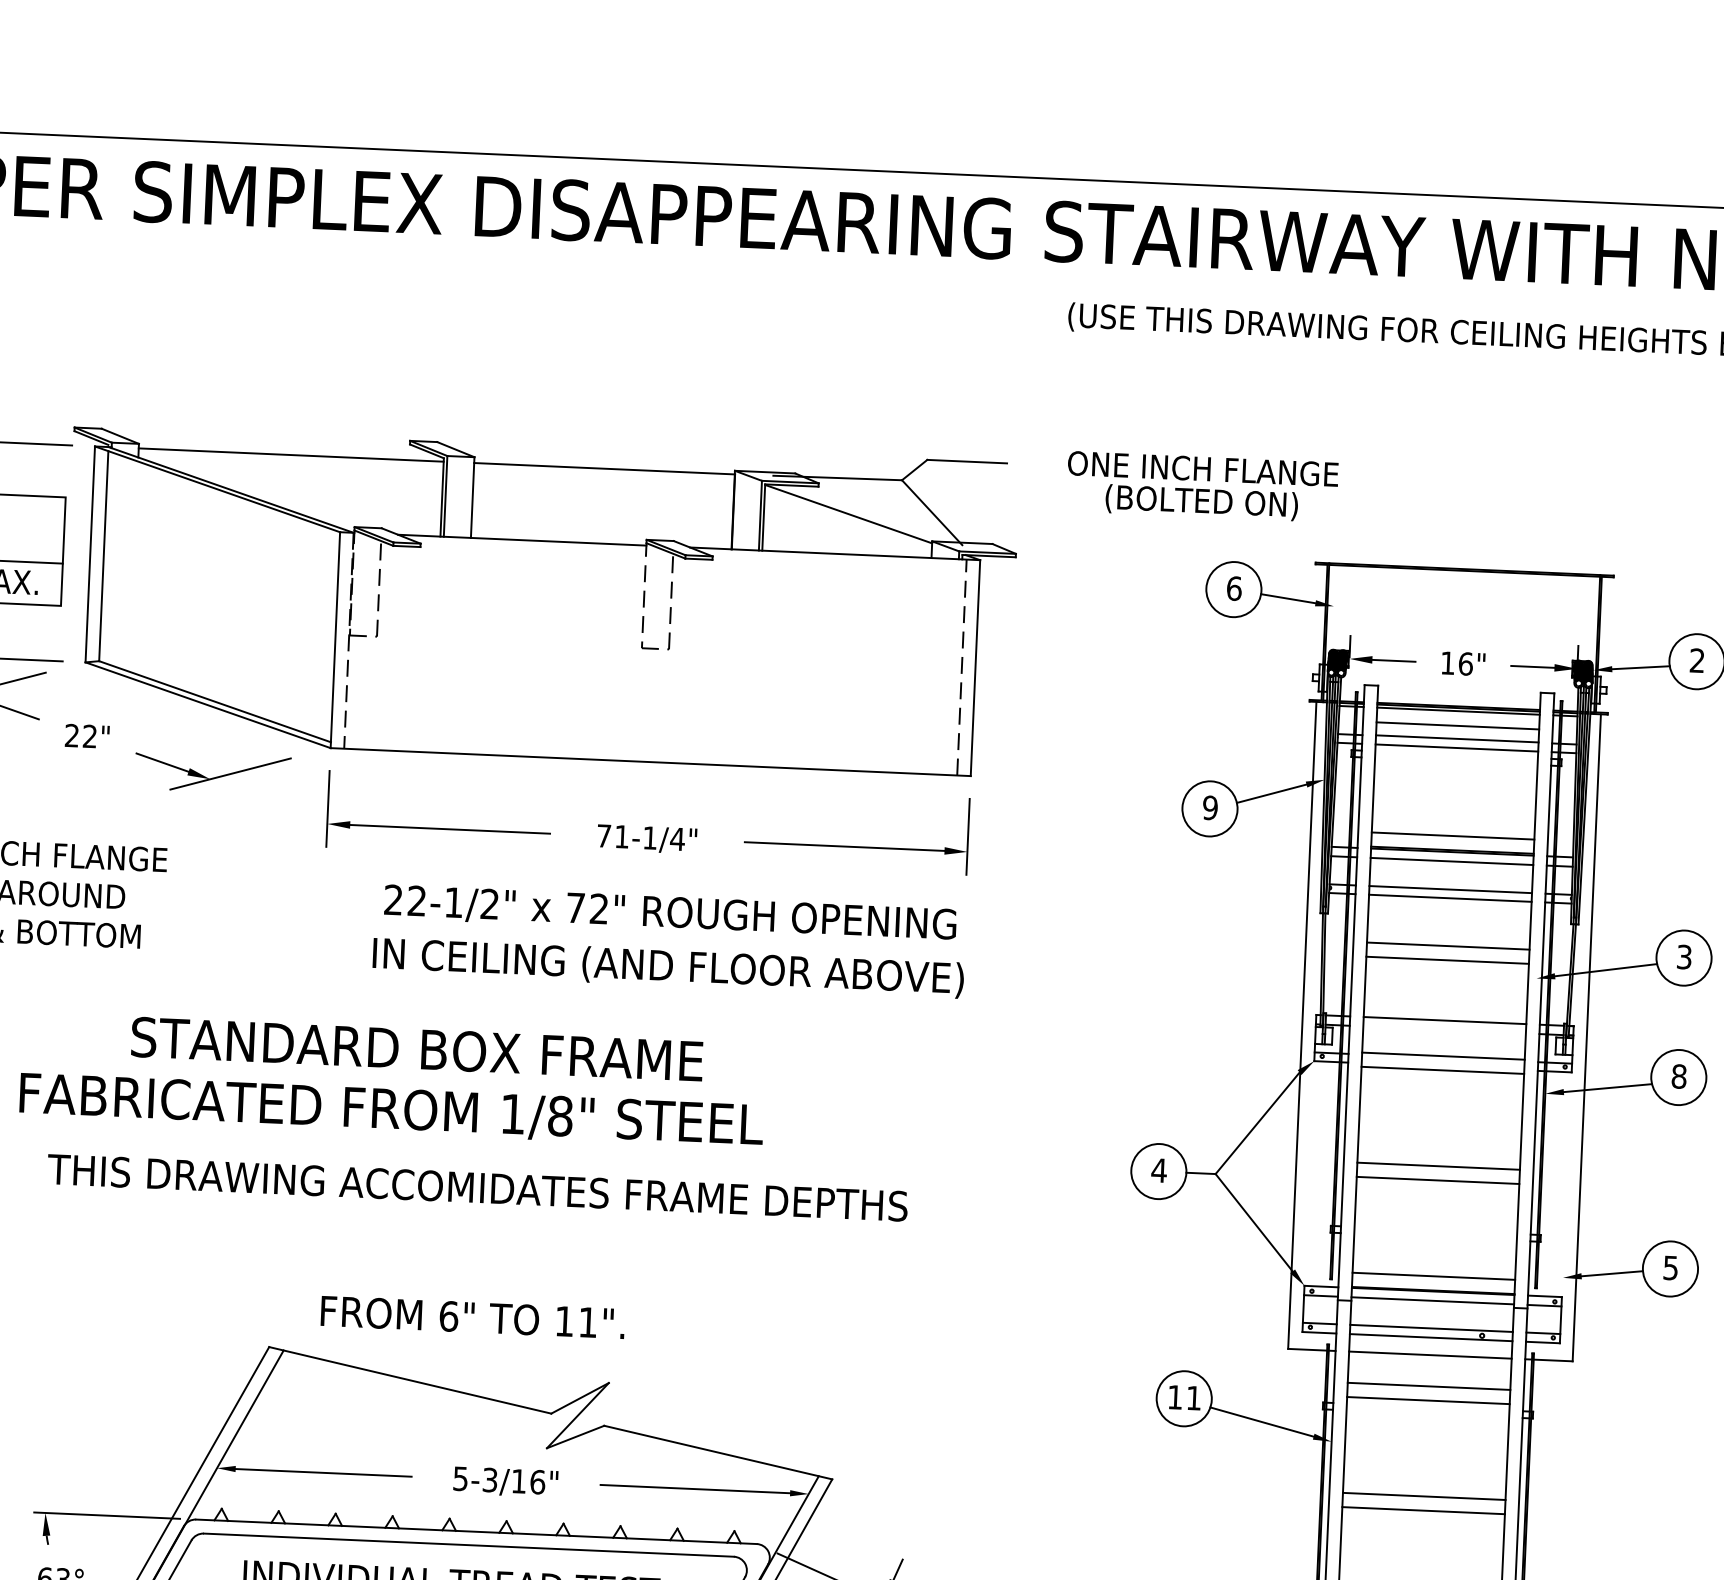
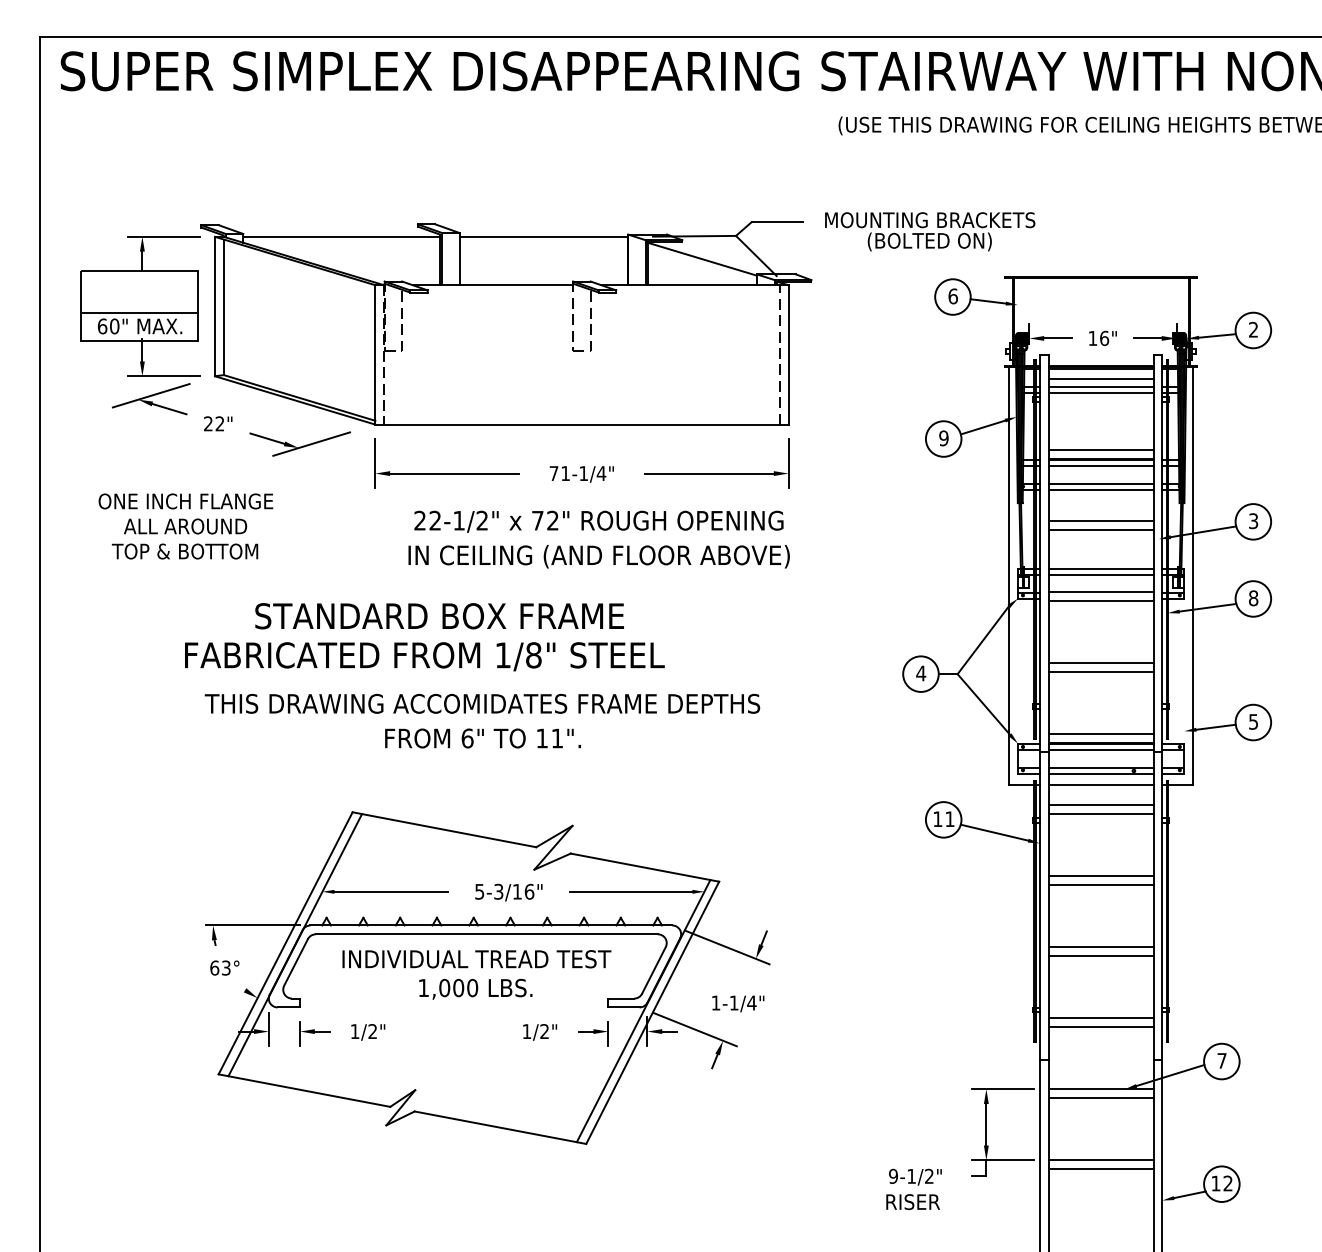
text: (1204, 469) -> (930, 220), ONE INCH FLANGE -> MOUNTING BRACKETS
line: (1443, 1029) -> (1100, 574), added
text: (472, 1317) -> (482, 738), moved

